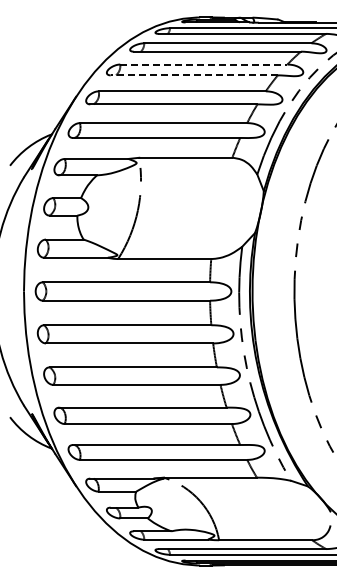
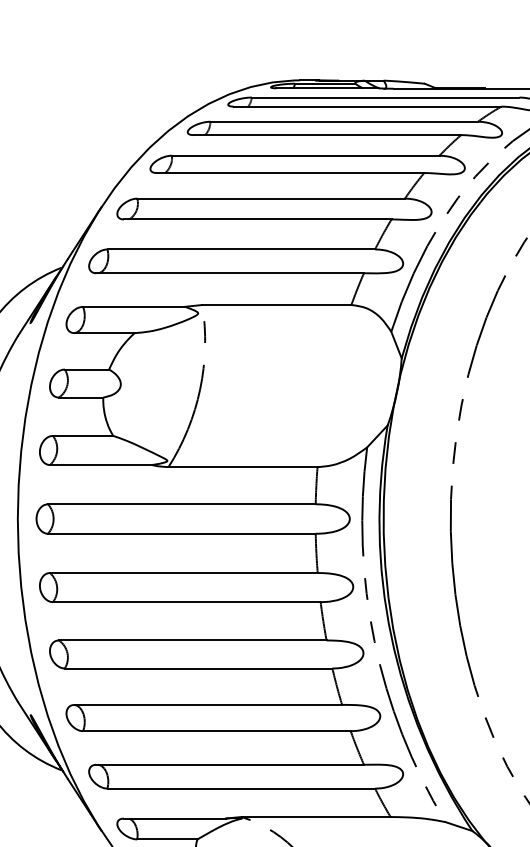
line: (203, 64) -> (305, 155), dashed -> solid
line: (194, 75) -> (290, 173), dashed -> solid

